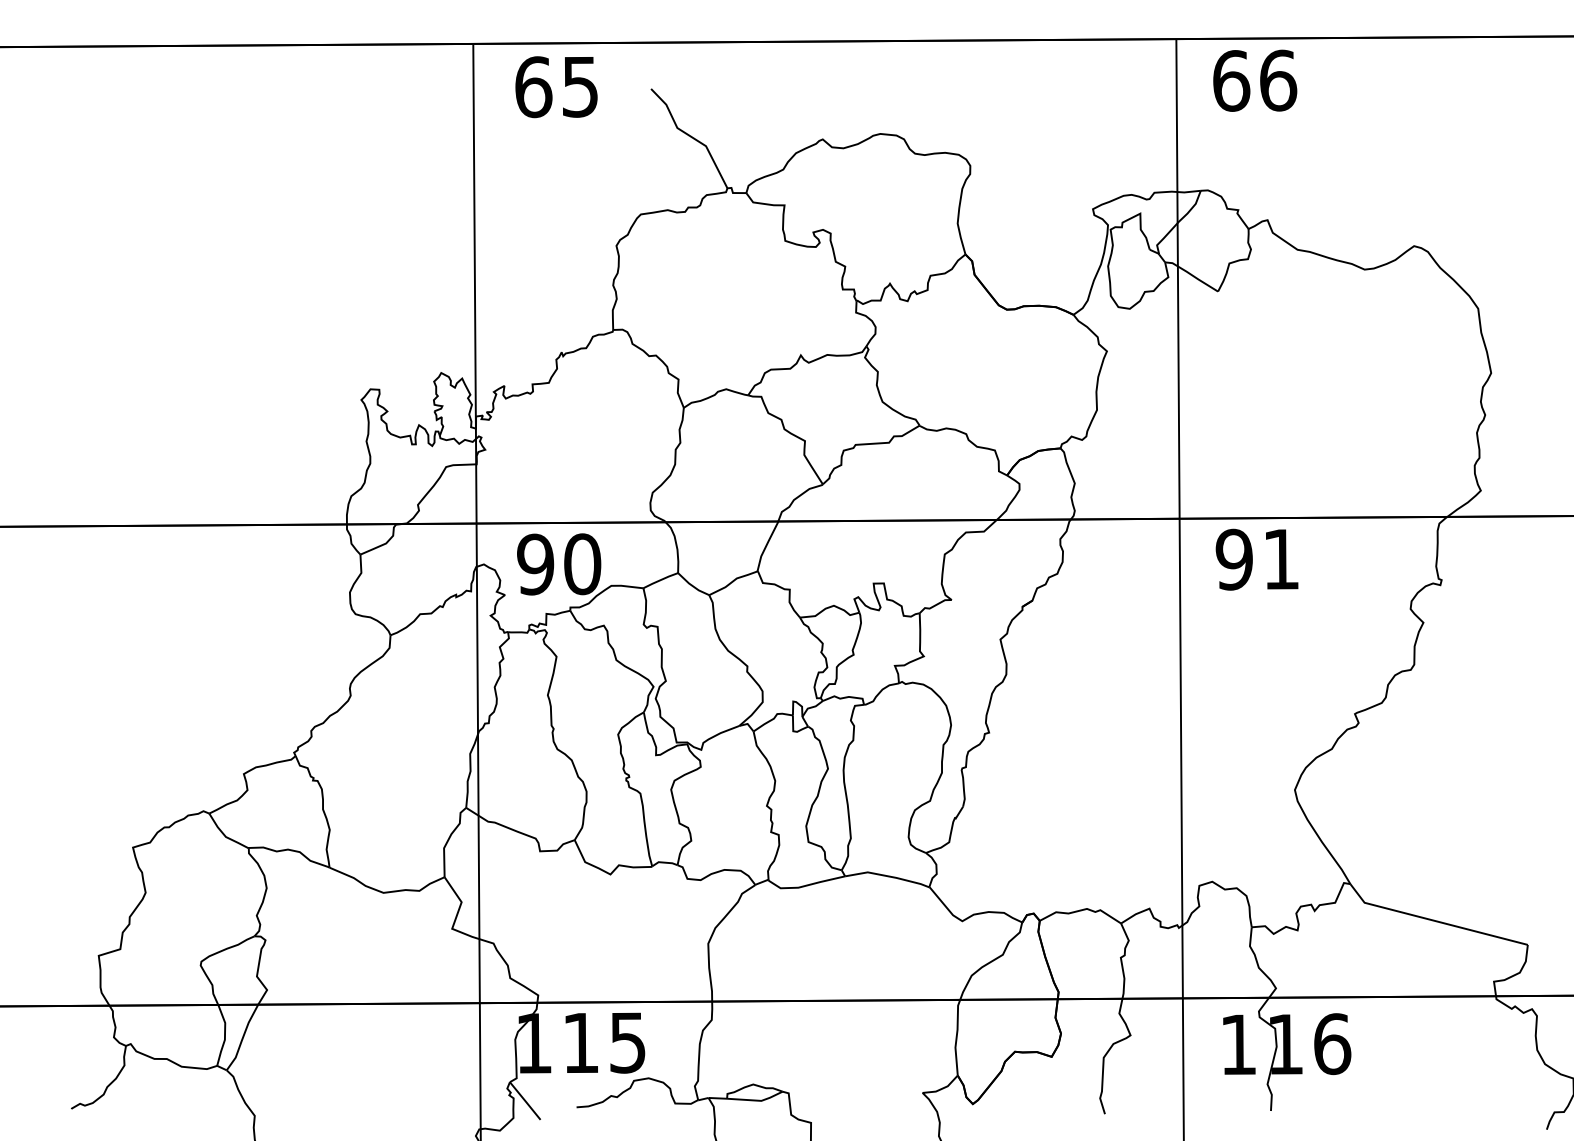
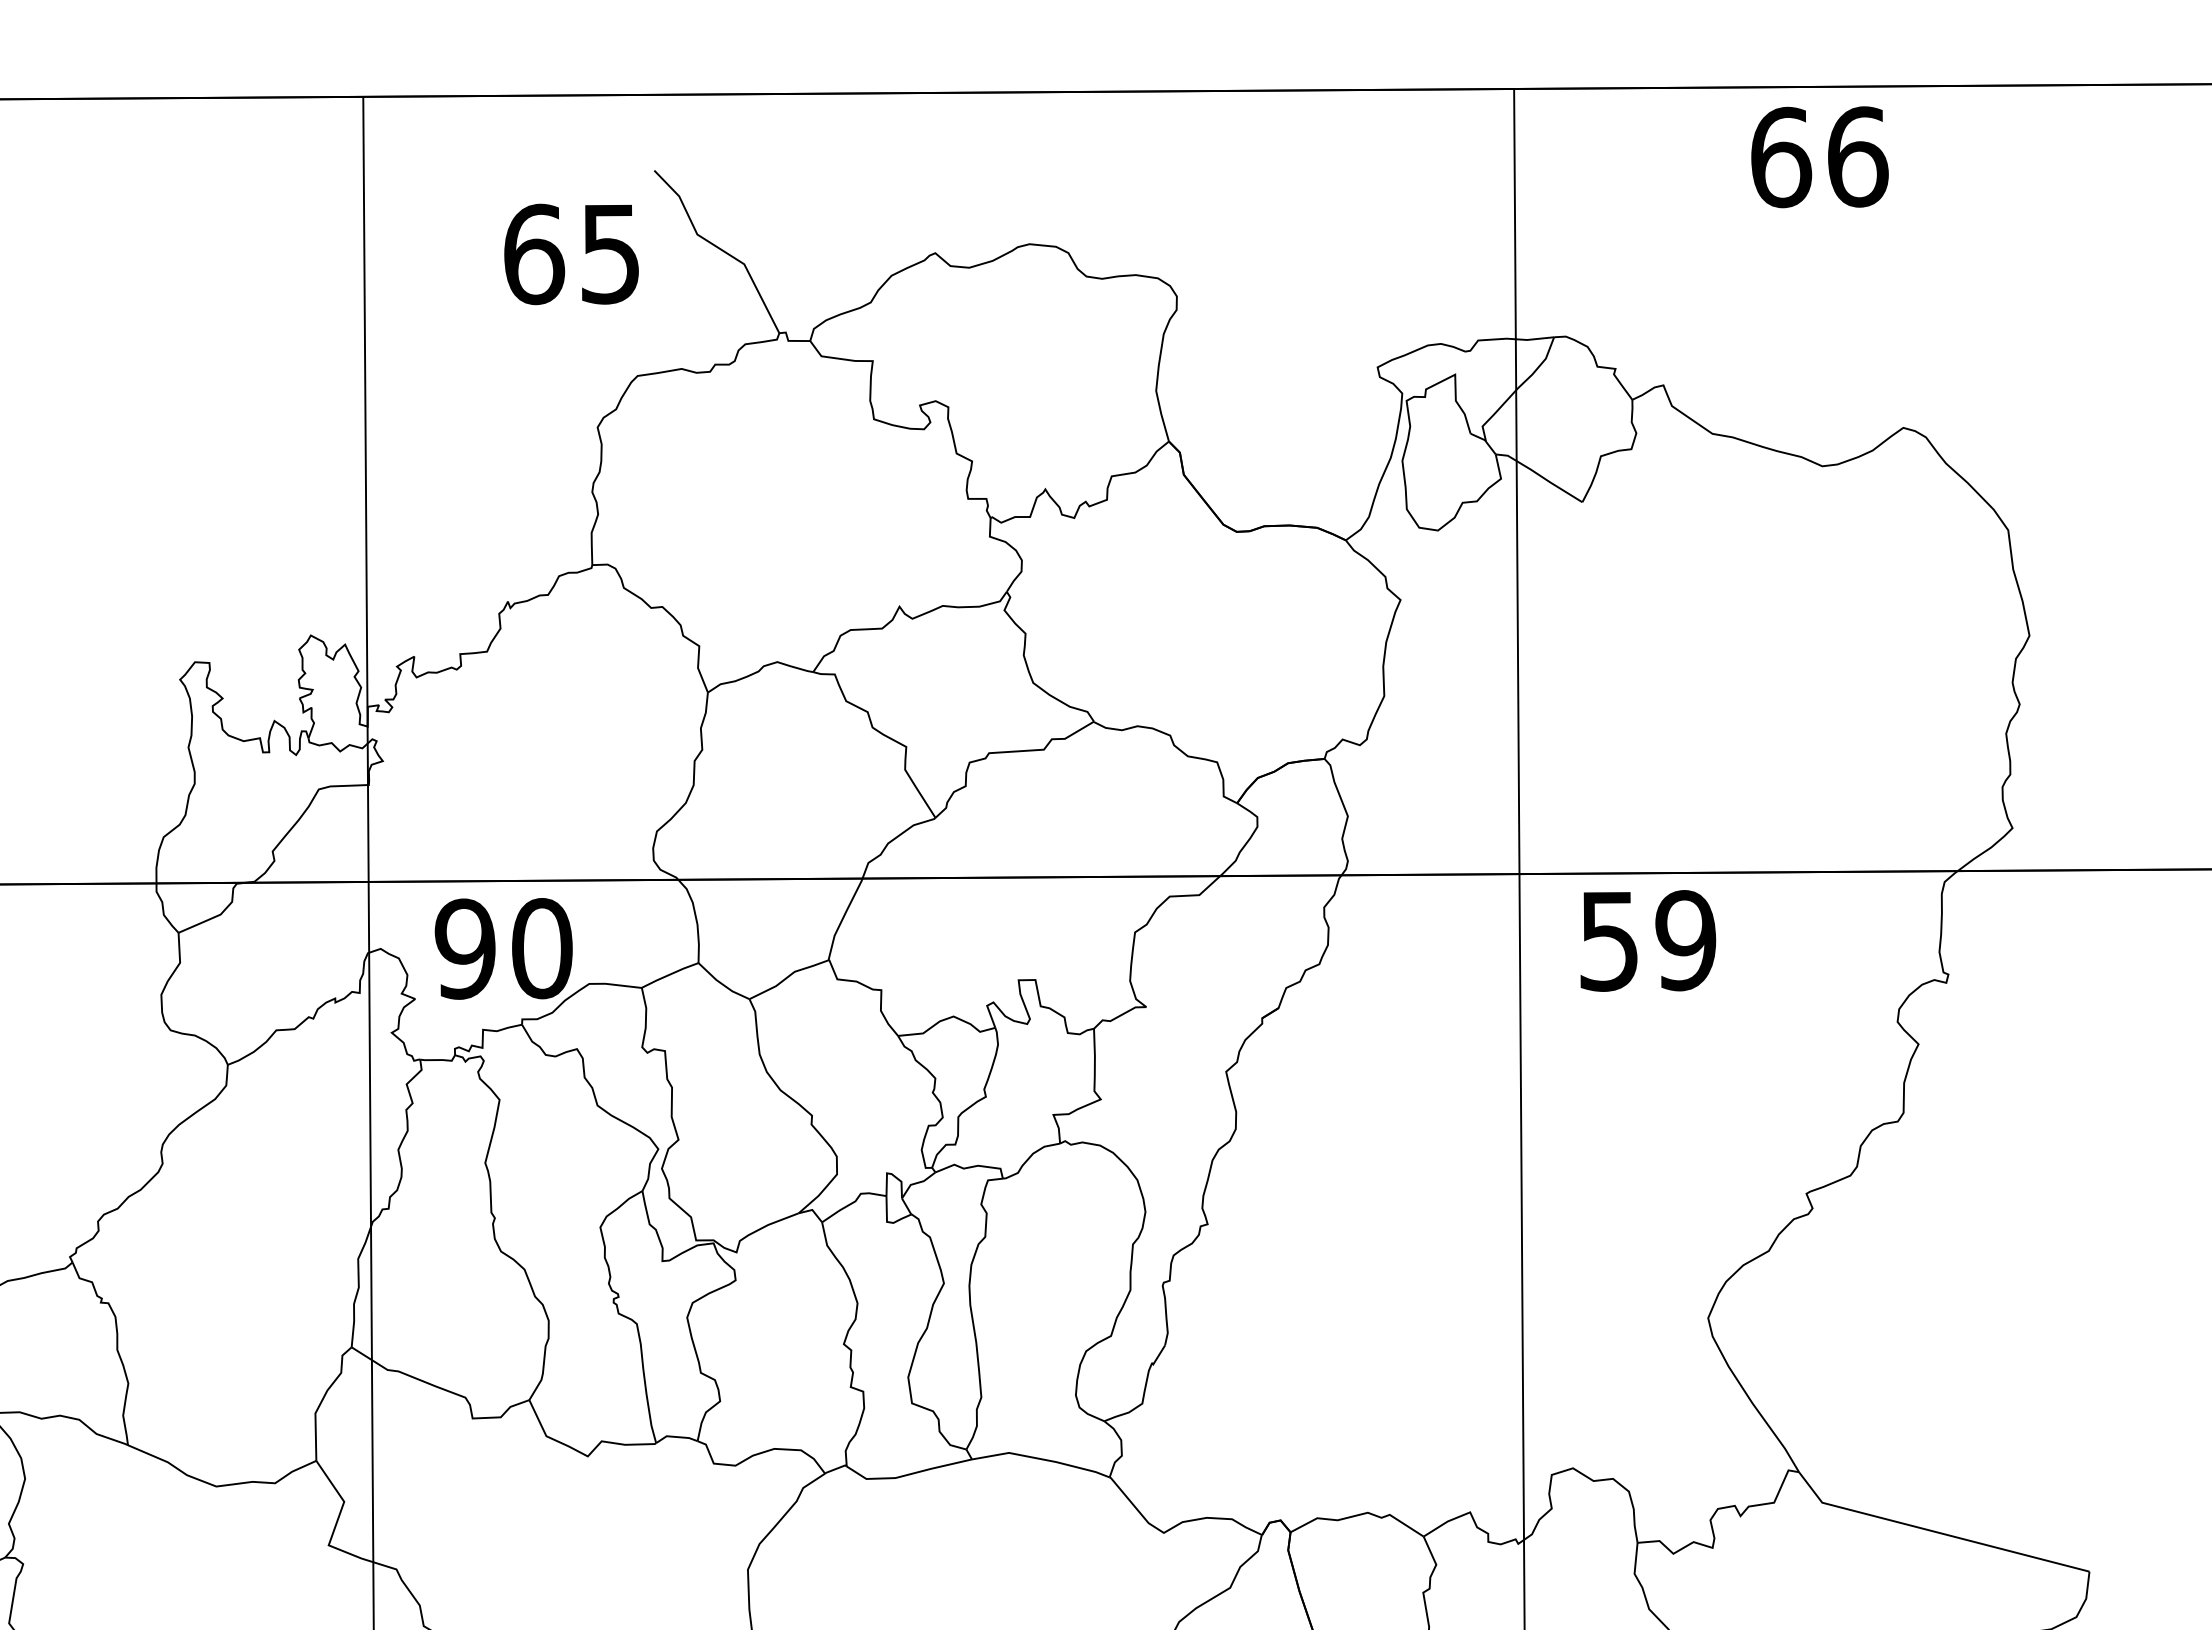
text: (1255, 80) -> (1820, 156), moved
text: (556, 87) -> (571, 254), moved
text: (1257, 559) -> (1646, 940), 91 -> 59

